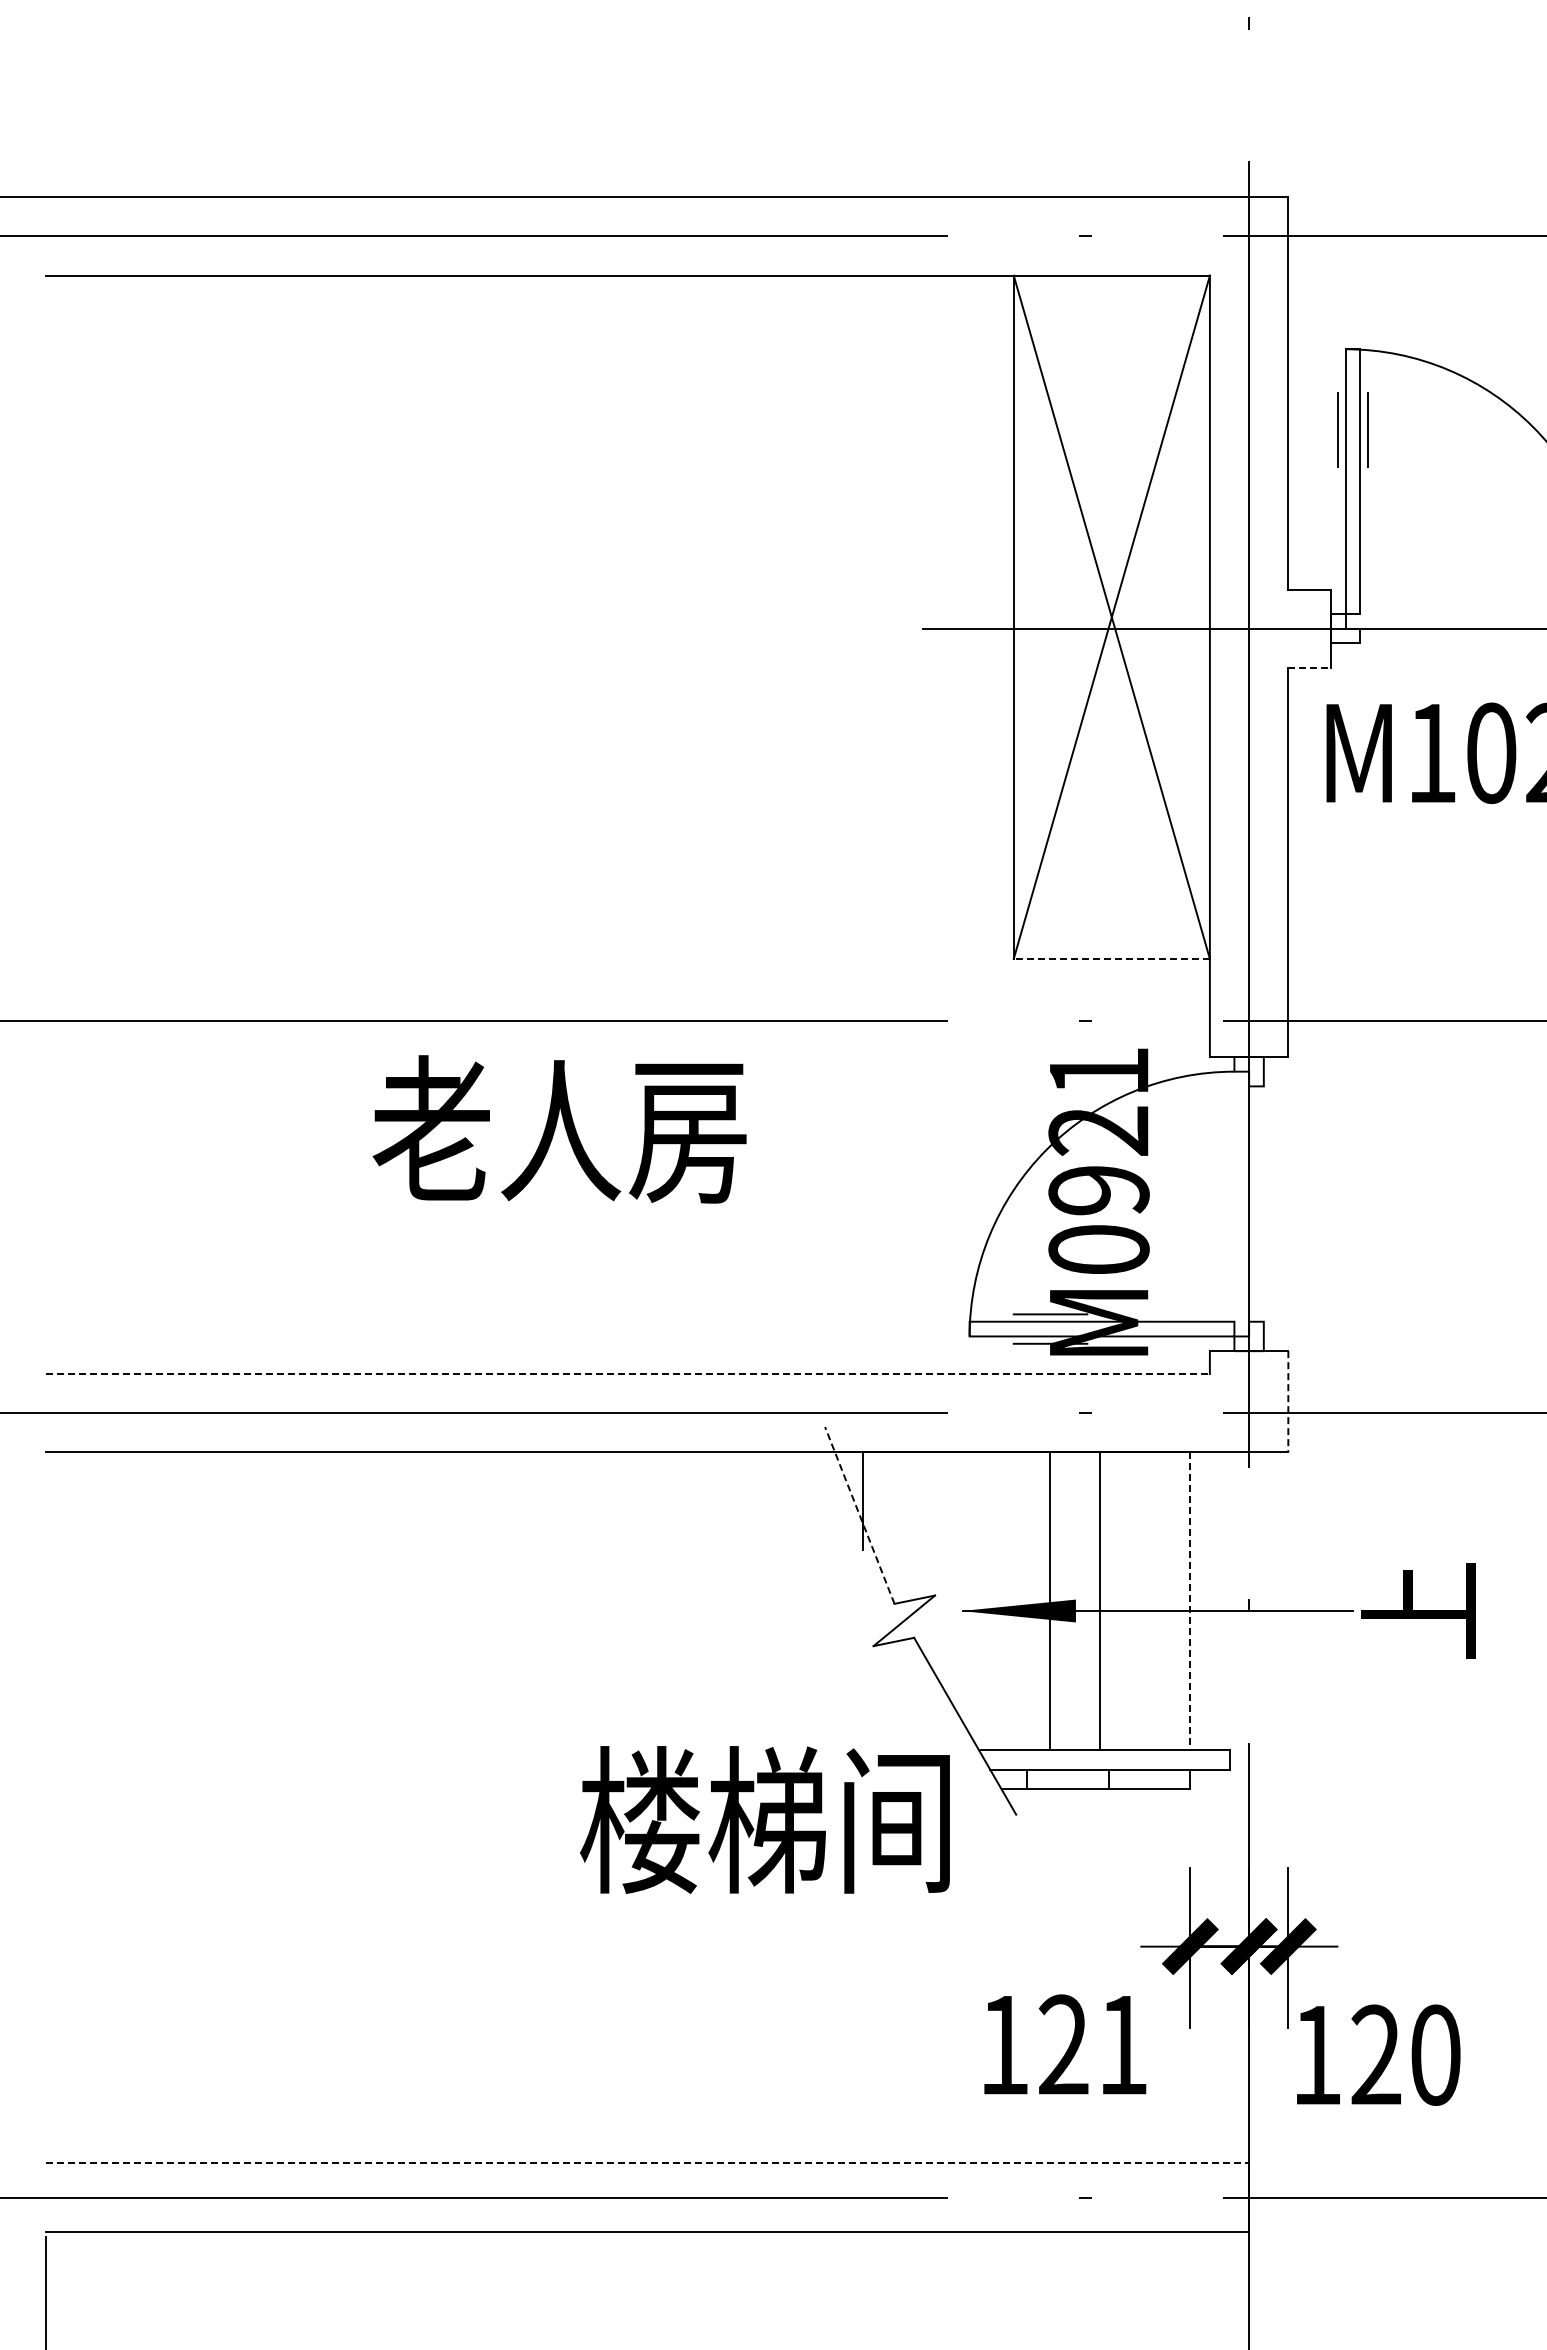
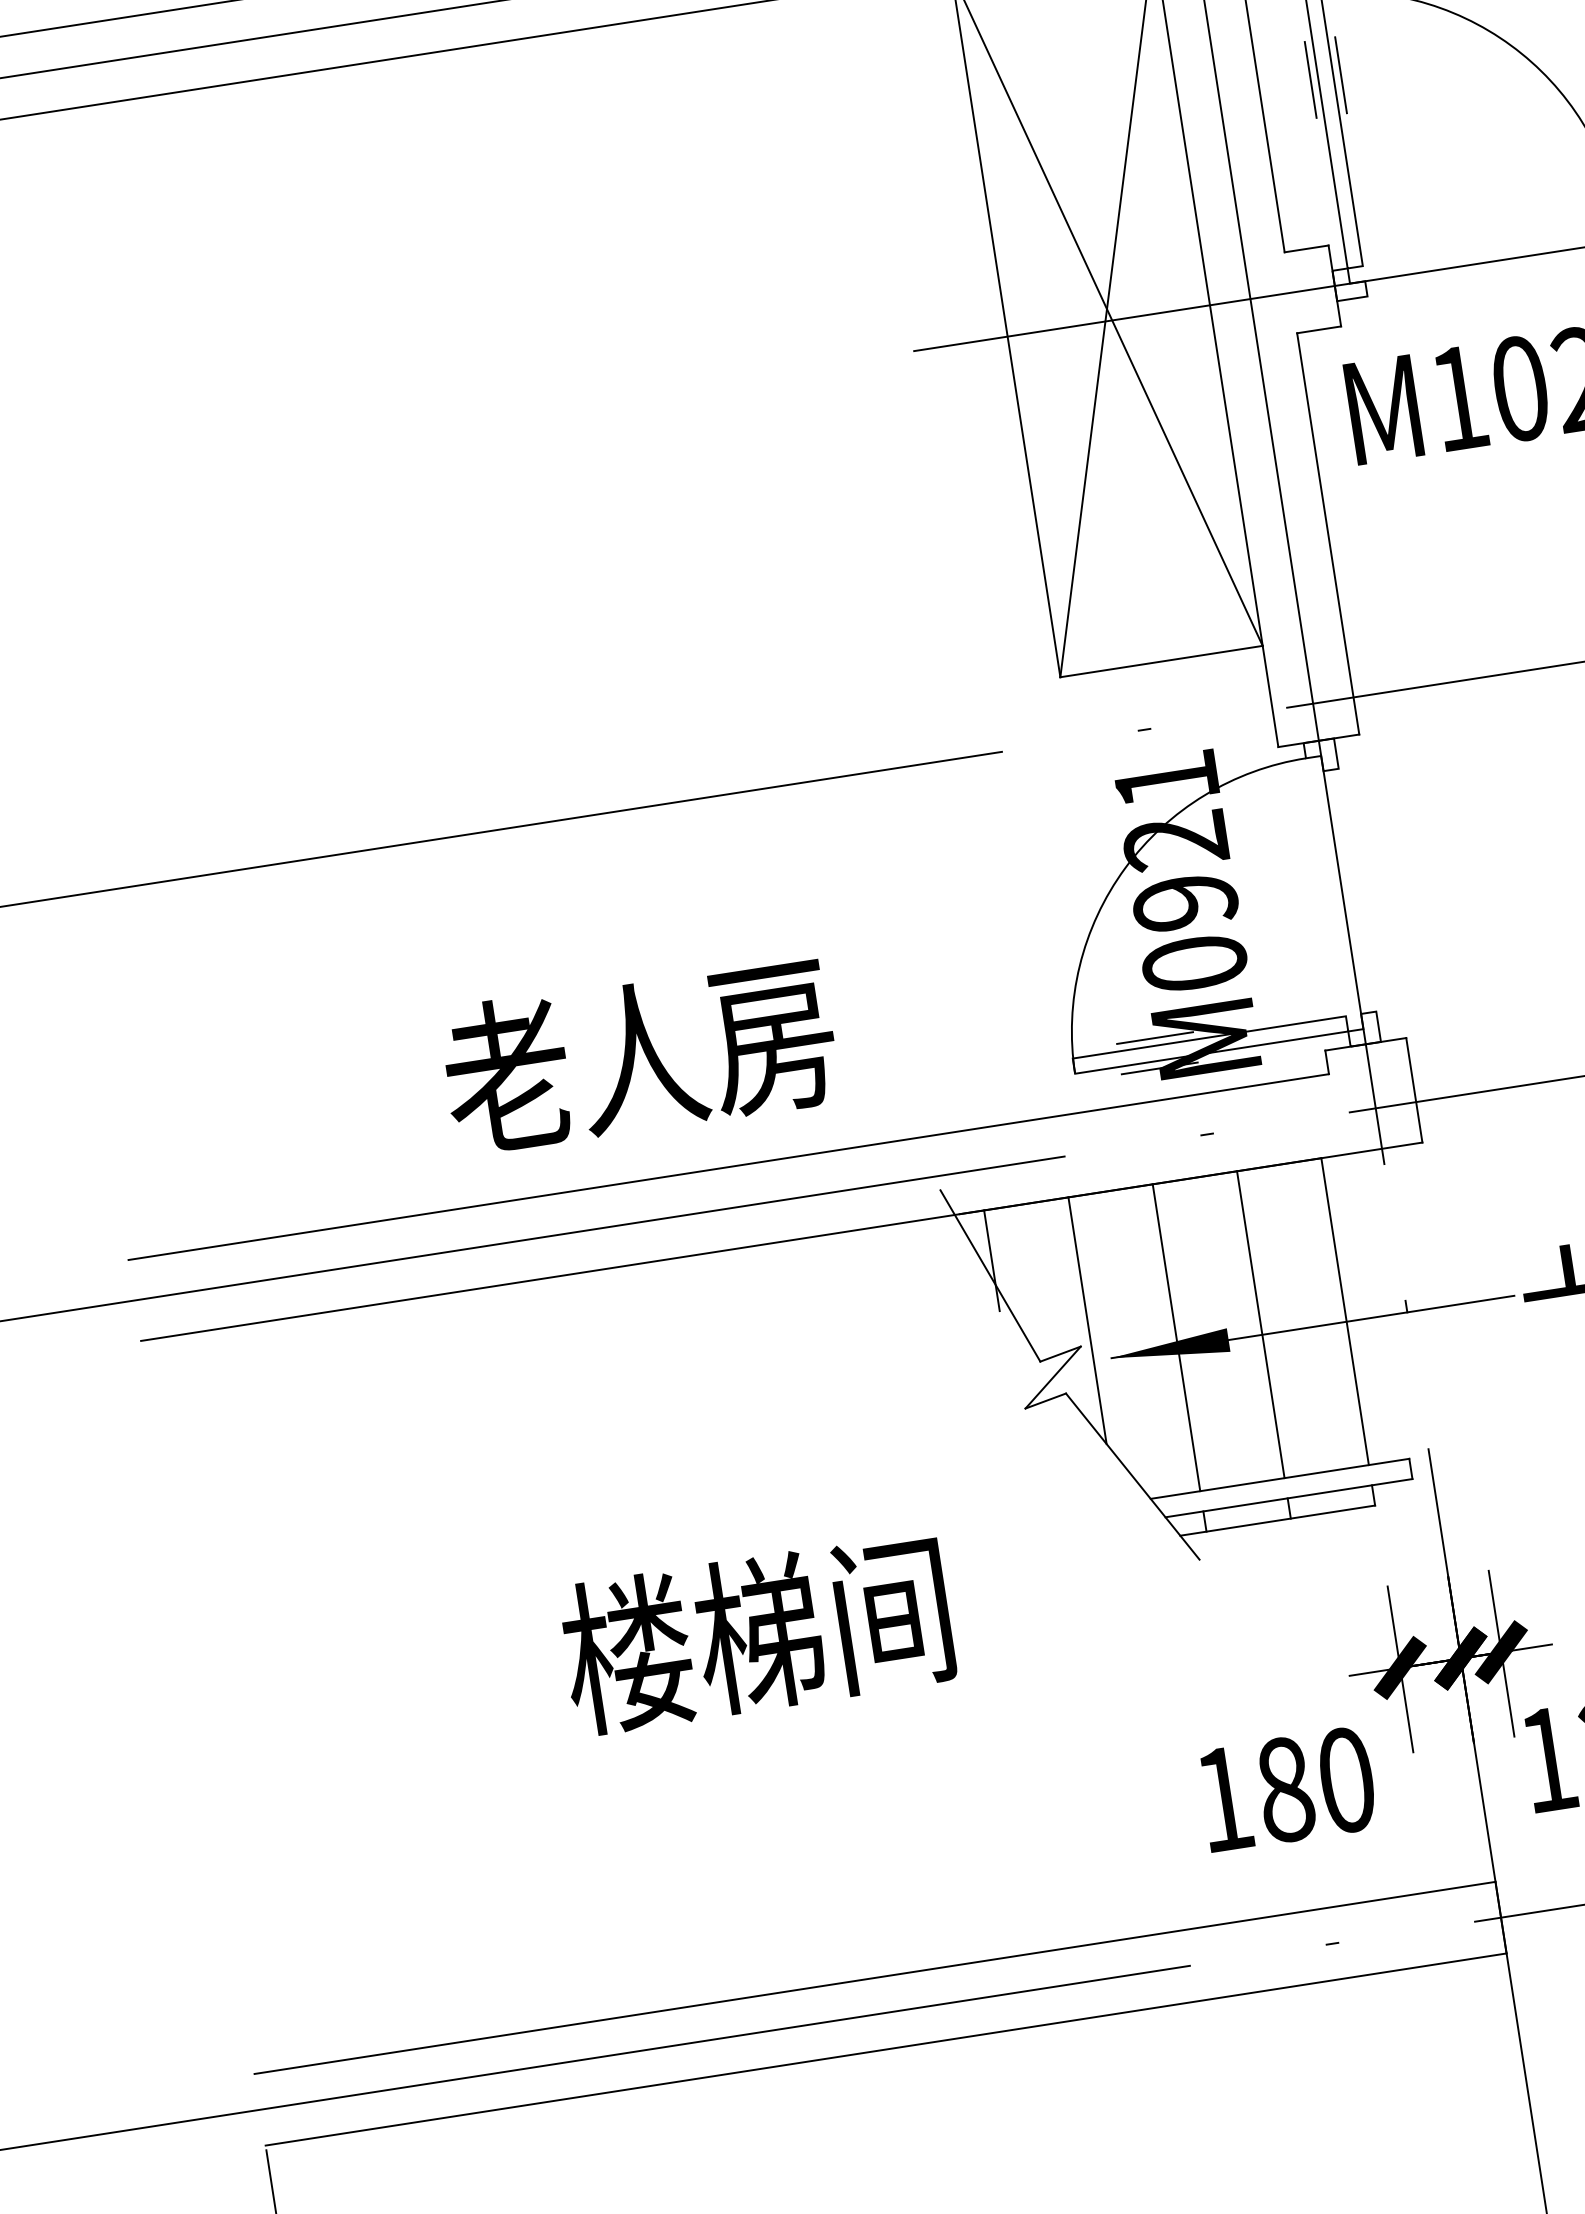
line: (1310, 667) -> (1319, 329), dashed -> solid
line: (1111, 958) -> (1161, 661), dashed -> solid
text: (559, 1129) -> (639, 1055), moved
line: (628, 1374) -> (729, 1167), dashed -> solid
line: (1288, 1401) -> (1414, 1089), dashed -> solid
line: (859, 1515) -> (990, 1276), dashed -> solid
line: (945, 1571) -> (1087, 1320), added
line: (1049, 1600) -> (1260, 1323), moved
line: (1099, 1600) -> (1175, 1337), moved
line: (1190, 1601) -> (1345, 1311), dashed -> solid
text: (764, 1819) -> (756, 1633), moved
text: (1092, 2044) -> (1314, 1784), 121 -> 180
line: (648, 2163) -> (875, 1978), dashed -> solid

